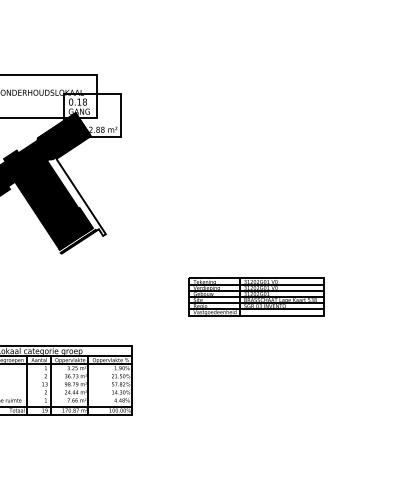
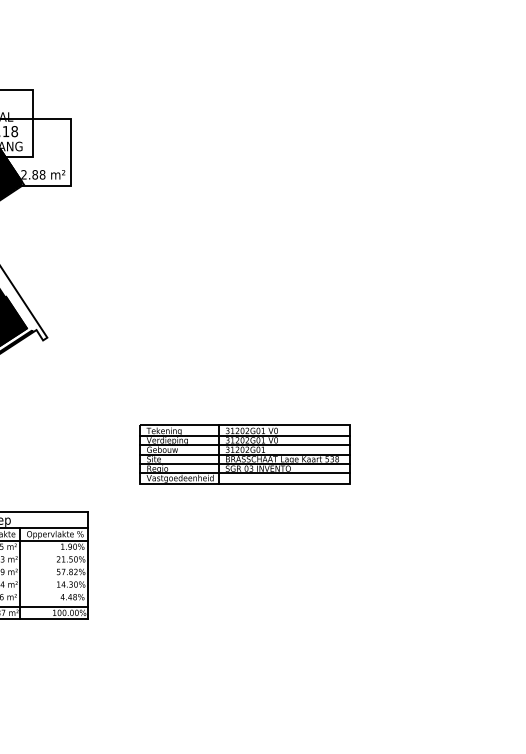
part: (256, 296) -> (244, 453), moved

